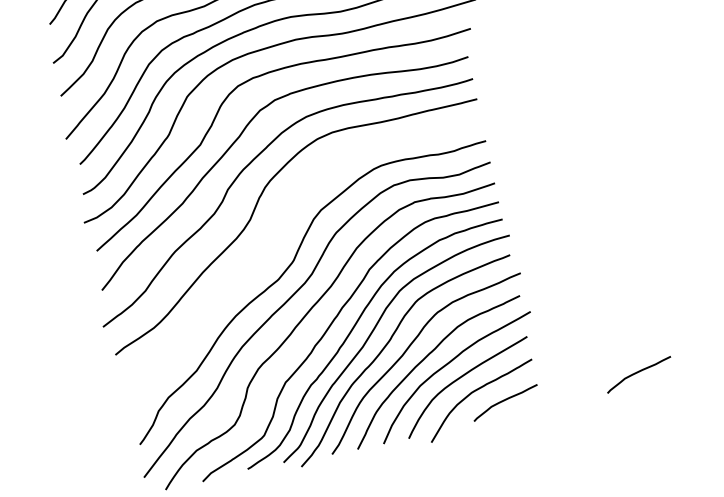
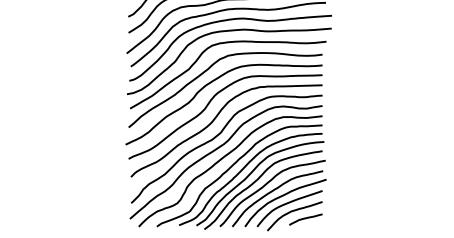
curve: (273, 243) -> (213, 122), added
curve: (638, 374) -> (370, 219), removed

